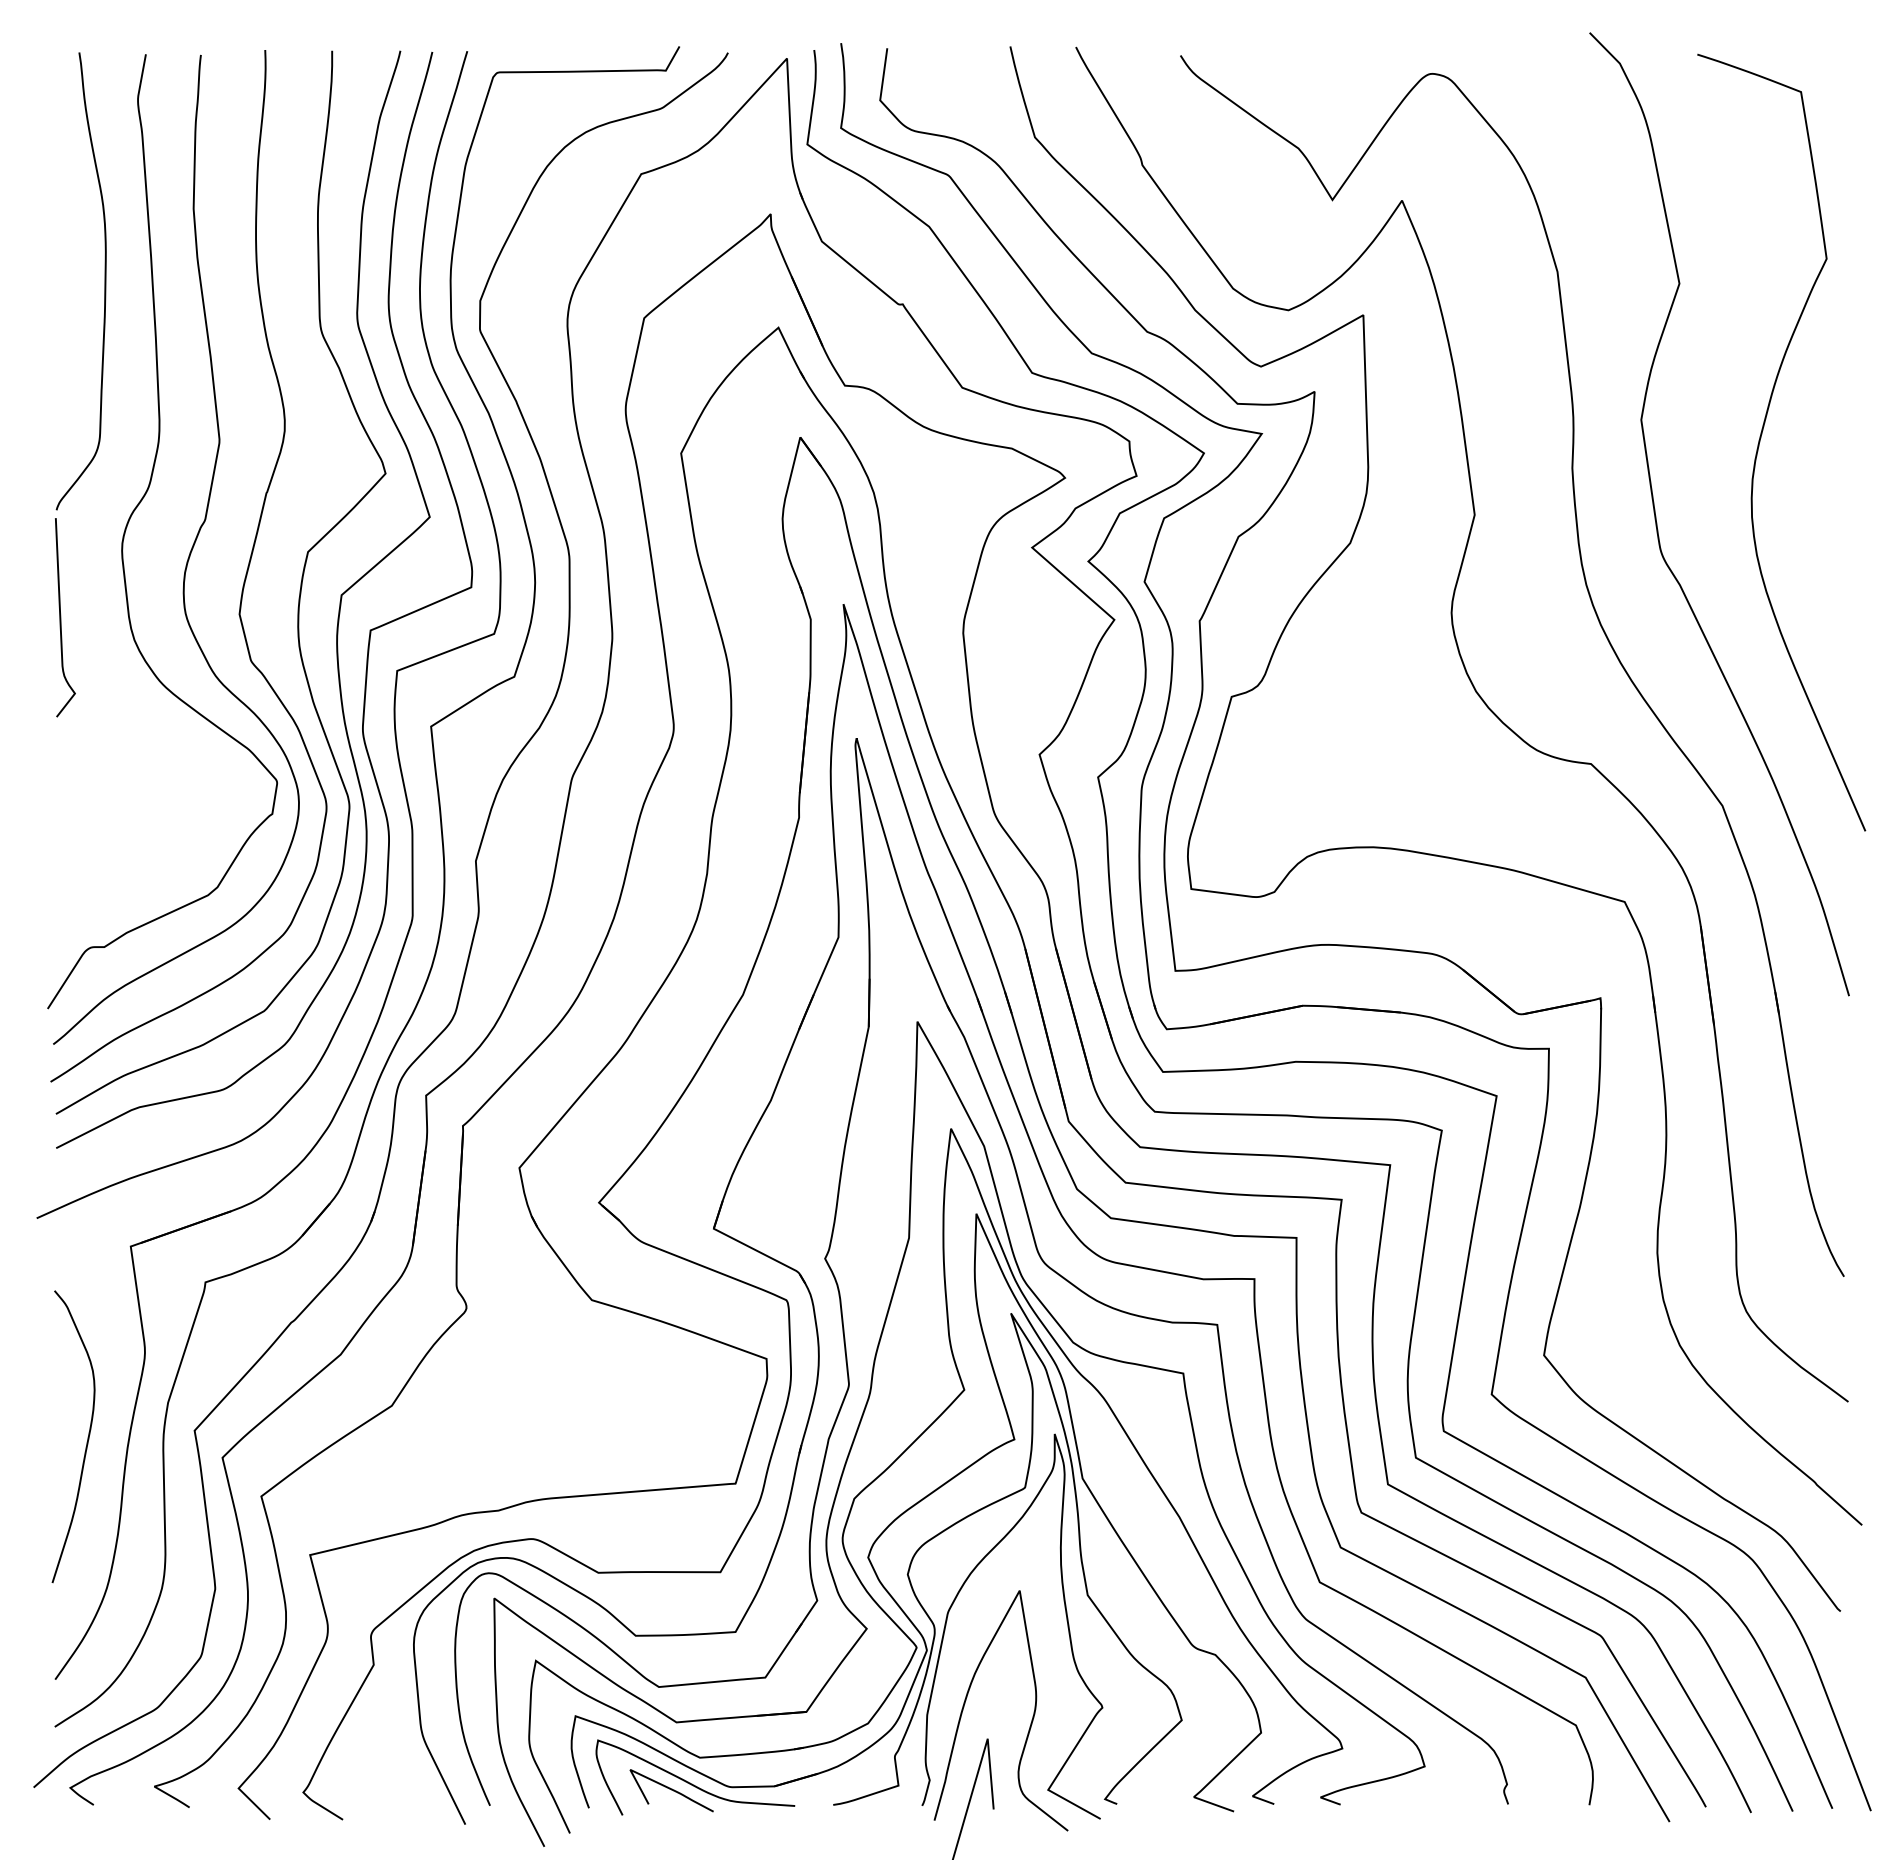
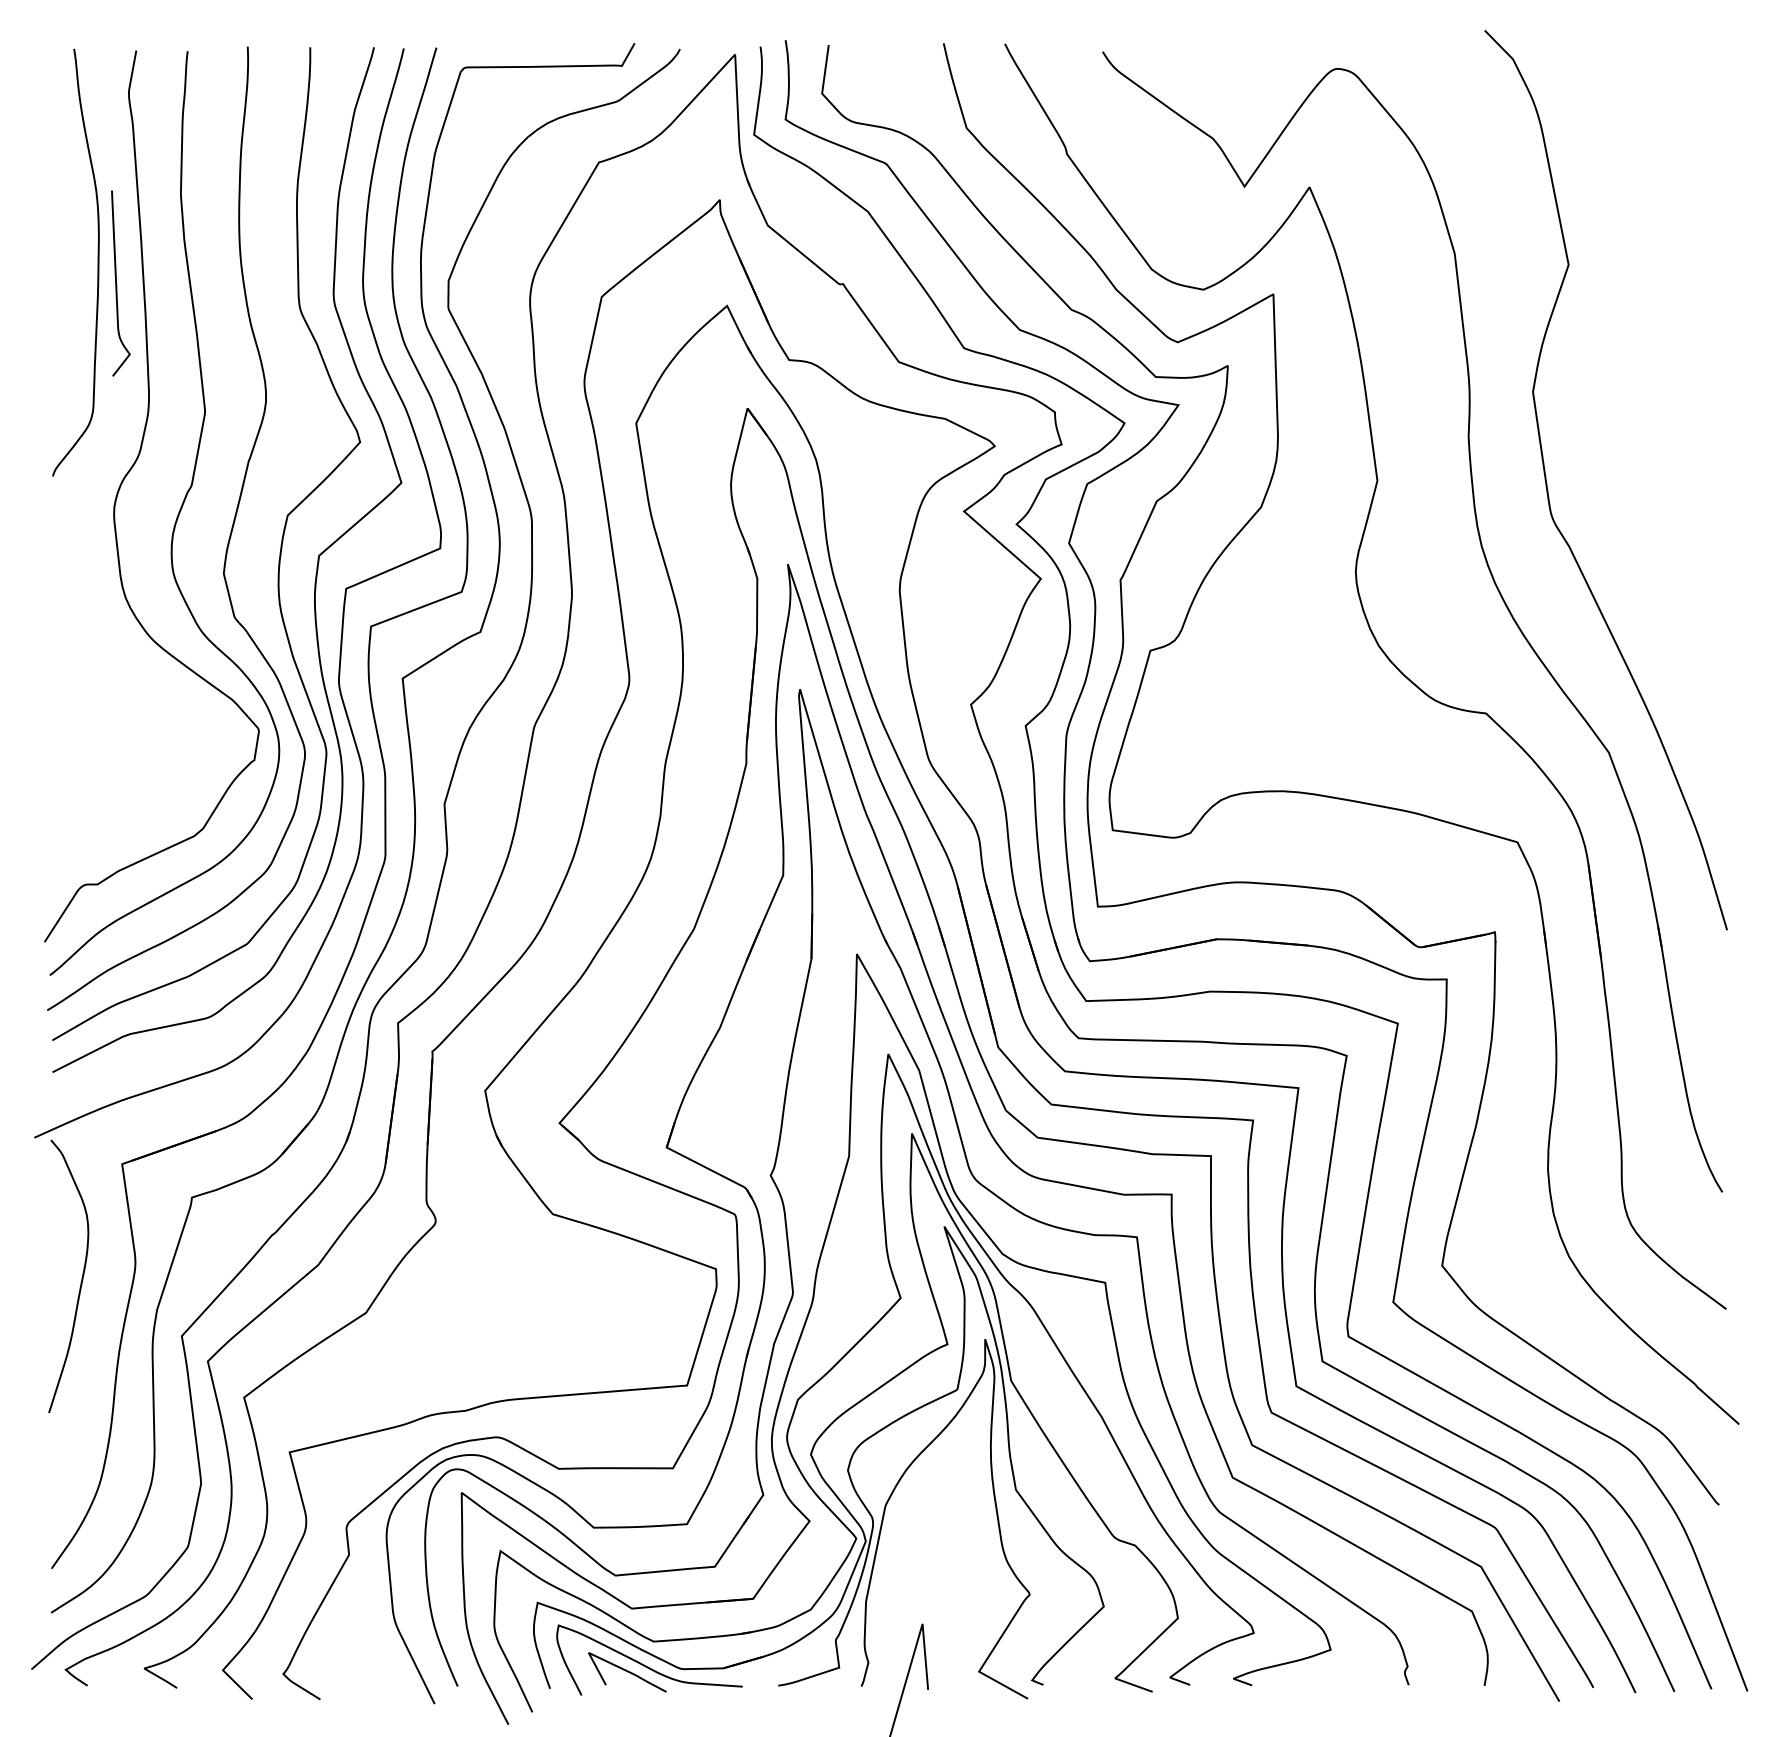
curve: (1761, 438) -> (1645, 409), removed
curve: (61, 617) -> (117, 283), moved
curve: (87, 1437) -> (81, 1277), moved
curve: (1031, 1719) -> (963, 1605), removed

